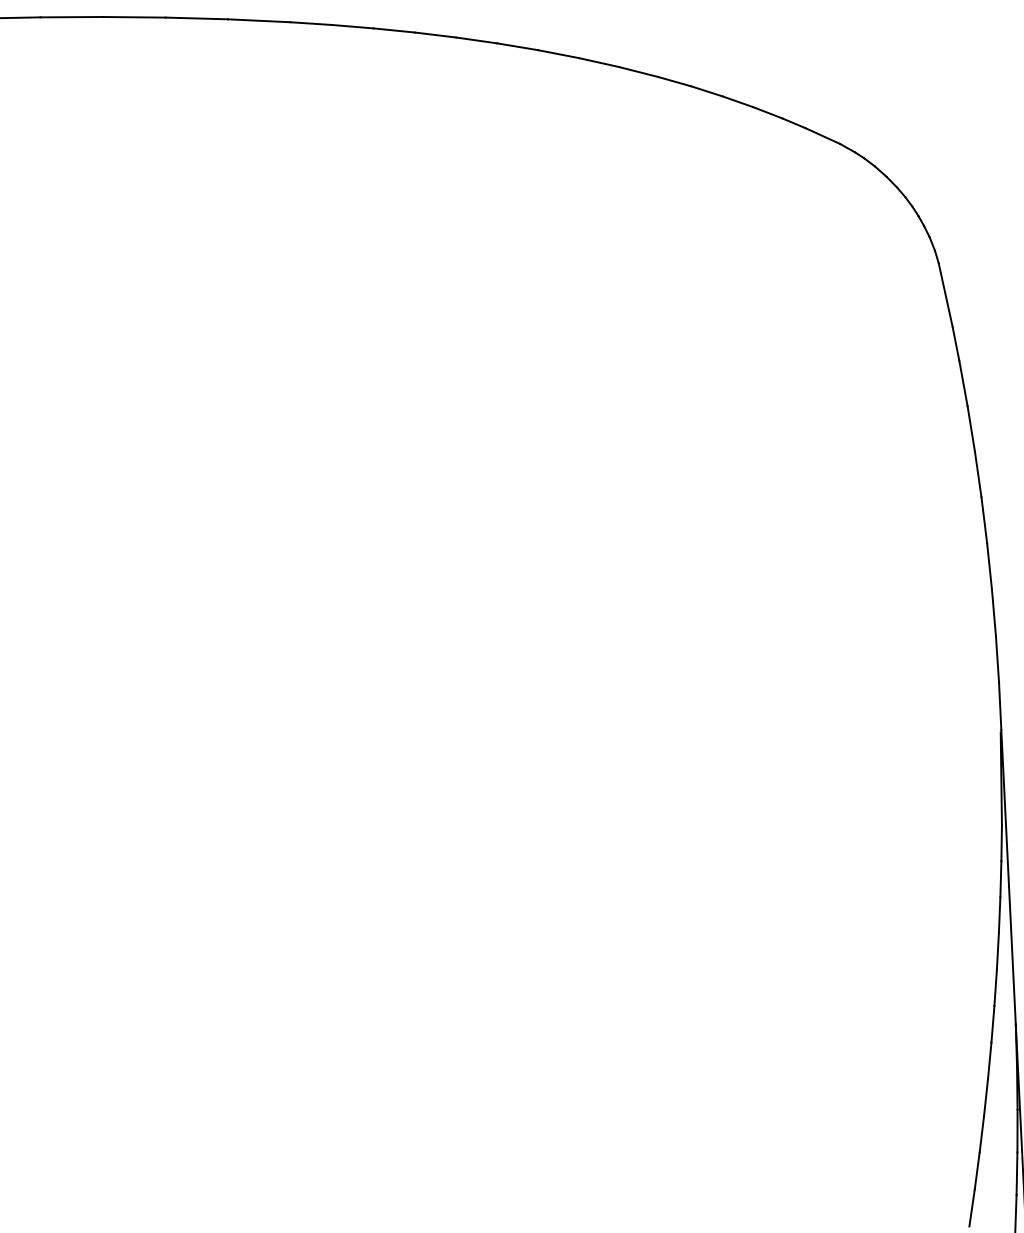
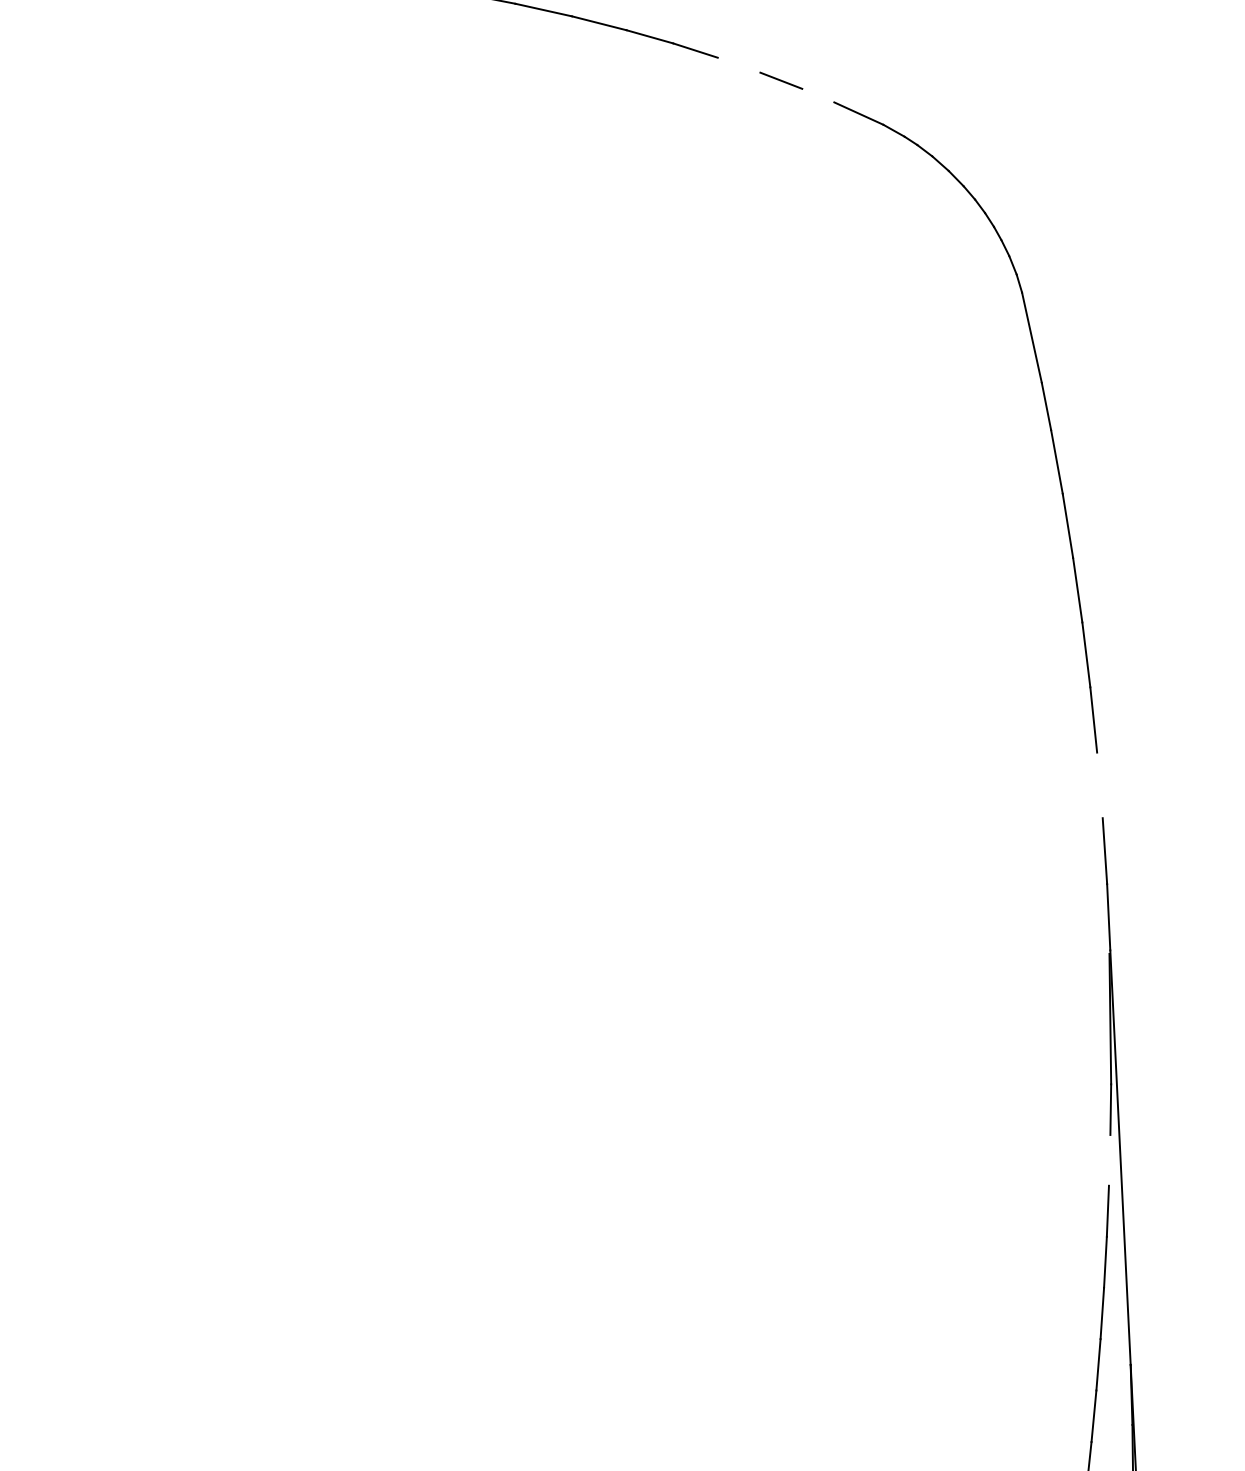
line: (737, 101) -> (738, 64), removed
line: (793, 123) -> (817, 95), removed
line: (993, 612) -> (1099, 784), removed
line: (1000, 879) -> (1109, 1160), removed

